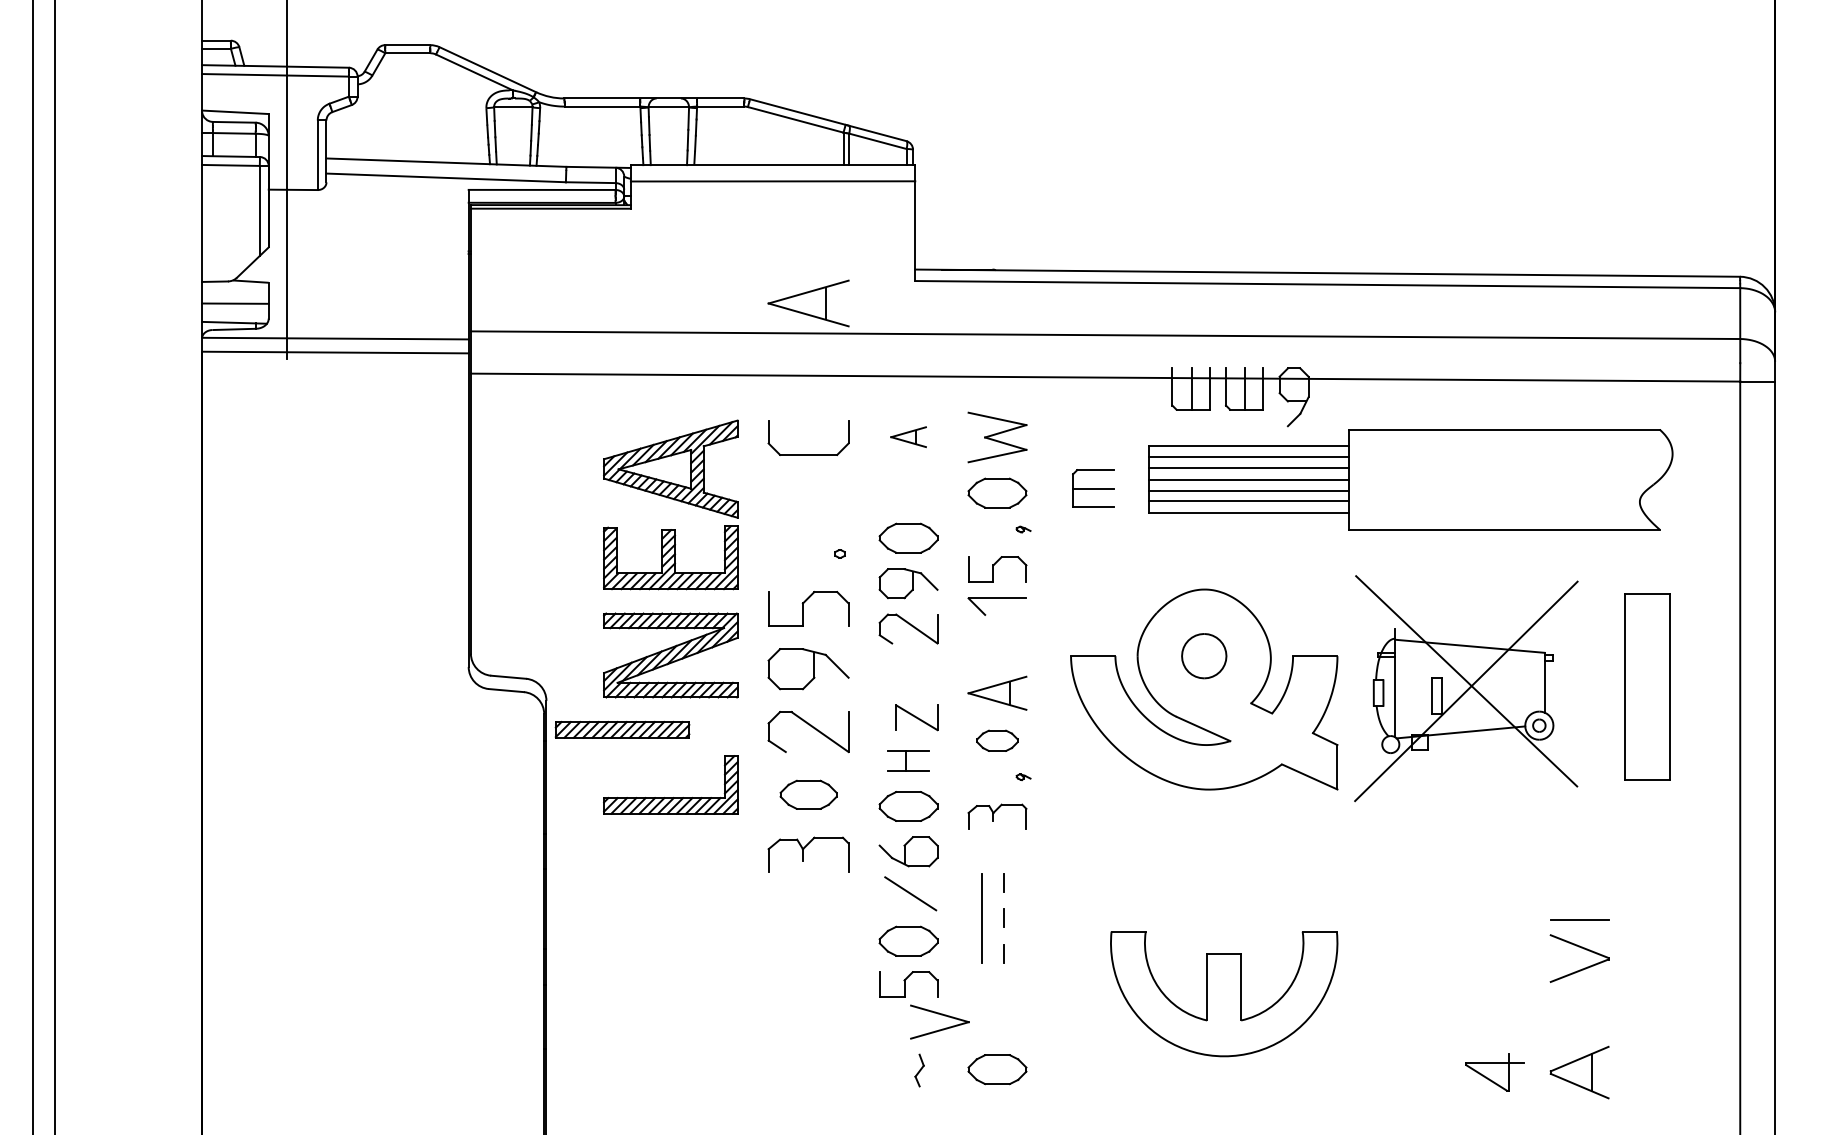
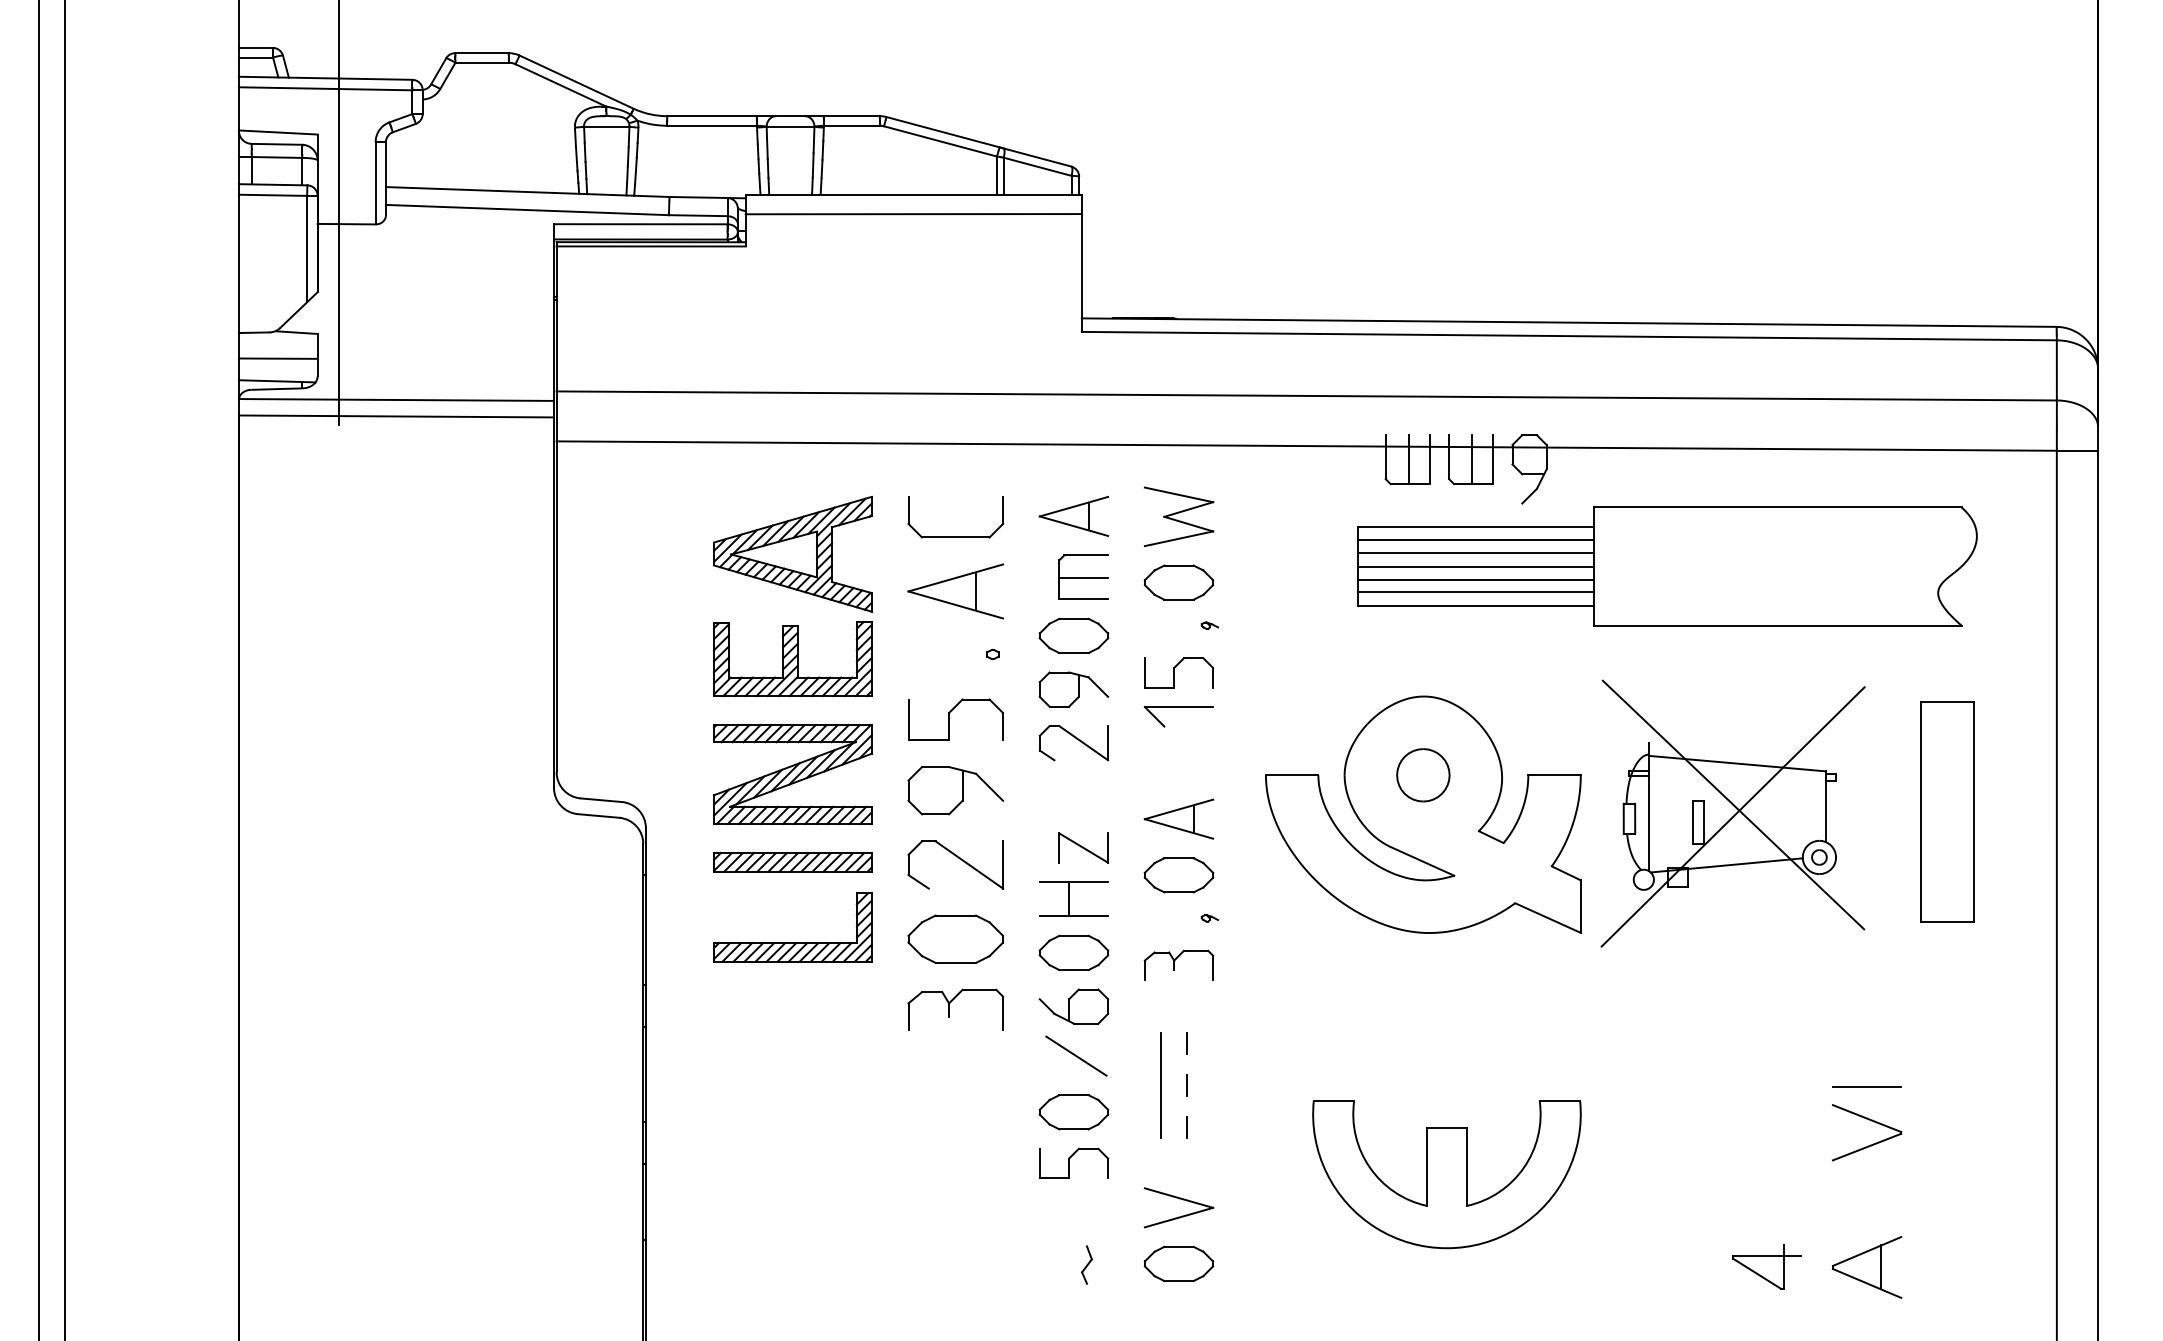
part: (808, 303) -> (955, 591), moved
part: (908, 437) -> (1073, 516), size x1.67
part: (1093, 487) -> (1083, 576), moved
part: (622, 729) -> (792, 862), moved
part: (997, 740) -> (1178, 875), size x1.43
part: (908, 760) -> (1073, 898), size x1.43
part: (808, 794) -> (955, 938), size x1.43
part: (940, 1015) -> (1179, 1199), moved

